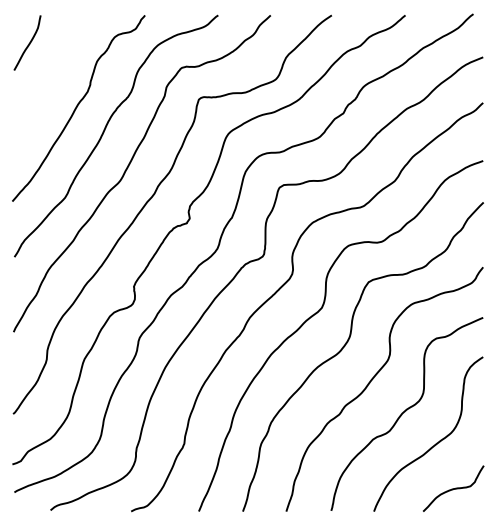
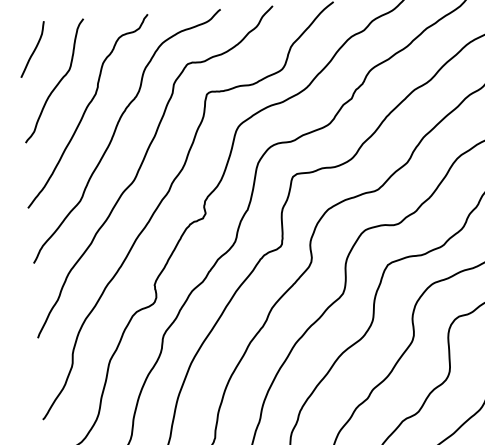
curve: (50, 77) -> (57, 82), added

